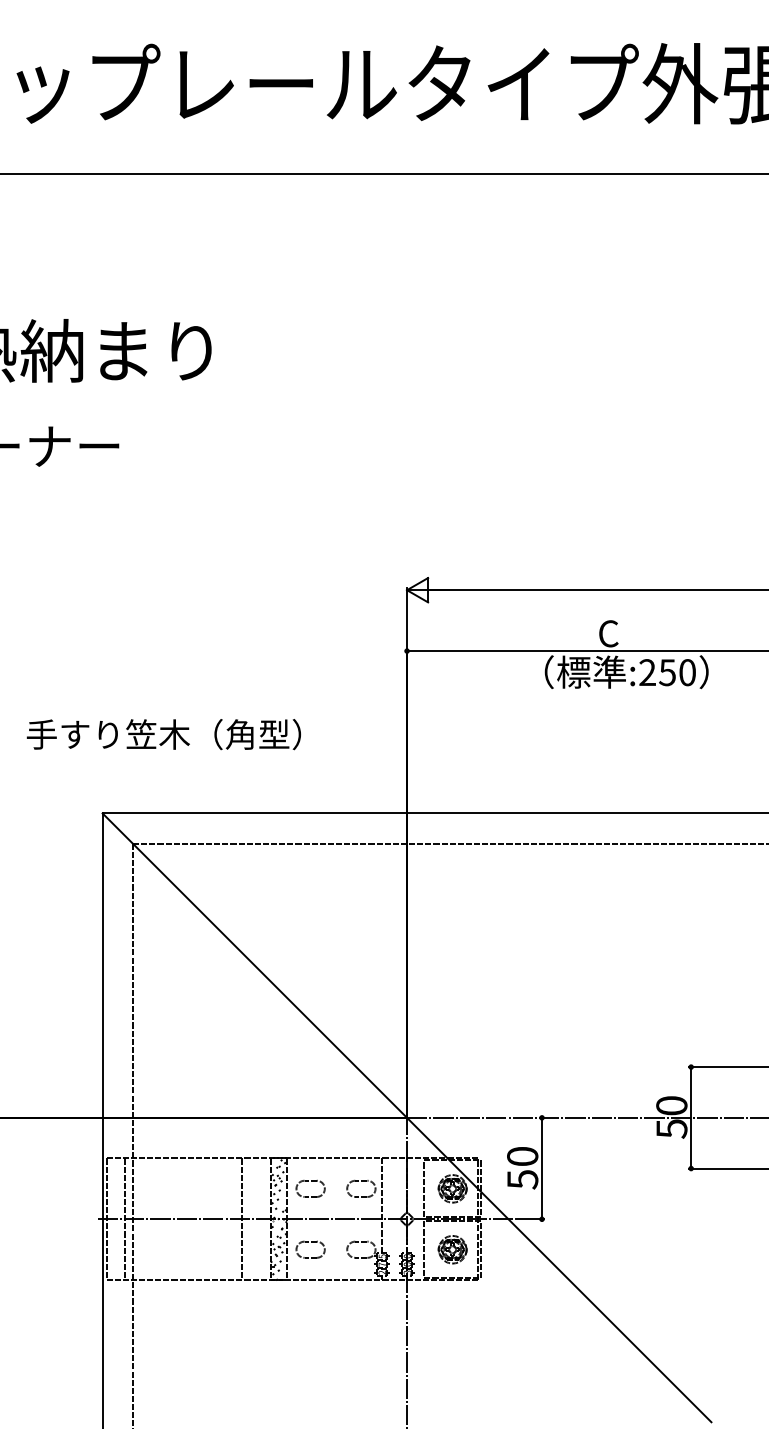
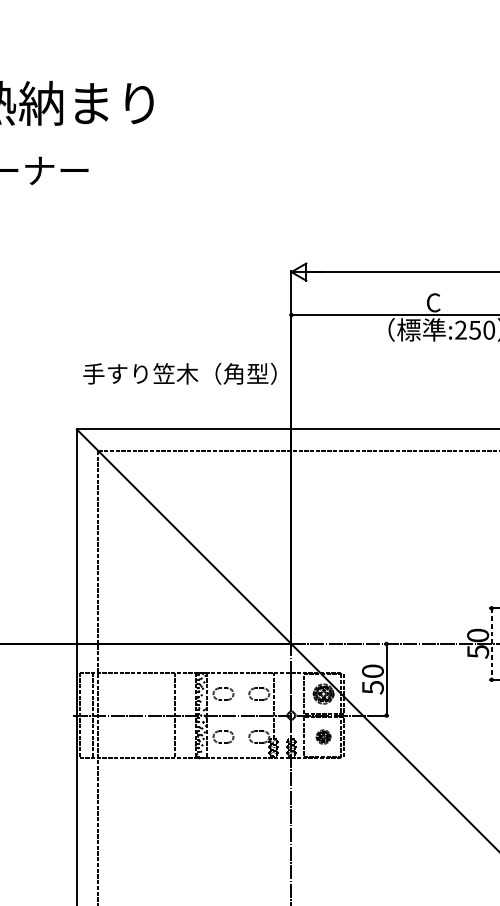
text: (163, 734) -> (179, 373), moved
line: (691, 1117) -> (491, 643), solid -> dashed
part: (452, 1249) -> (323, 736), size x0.7

